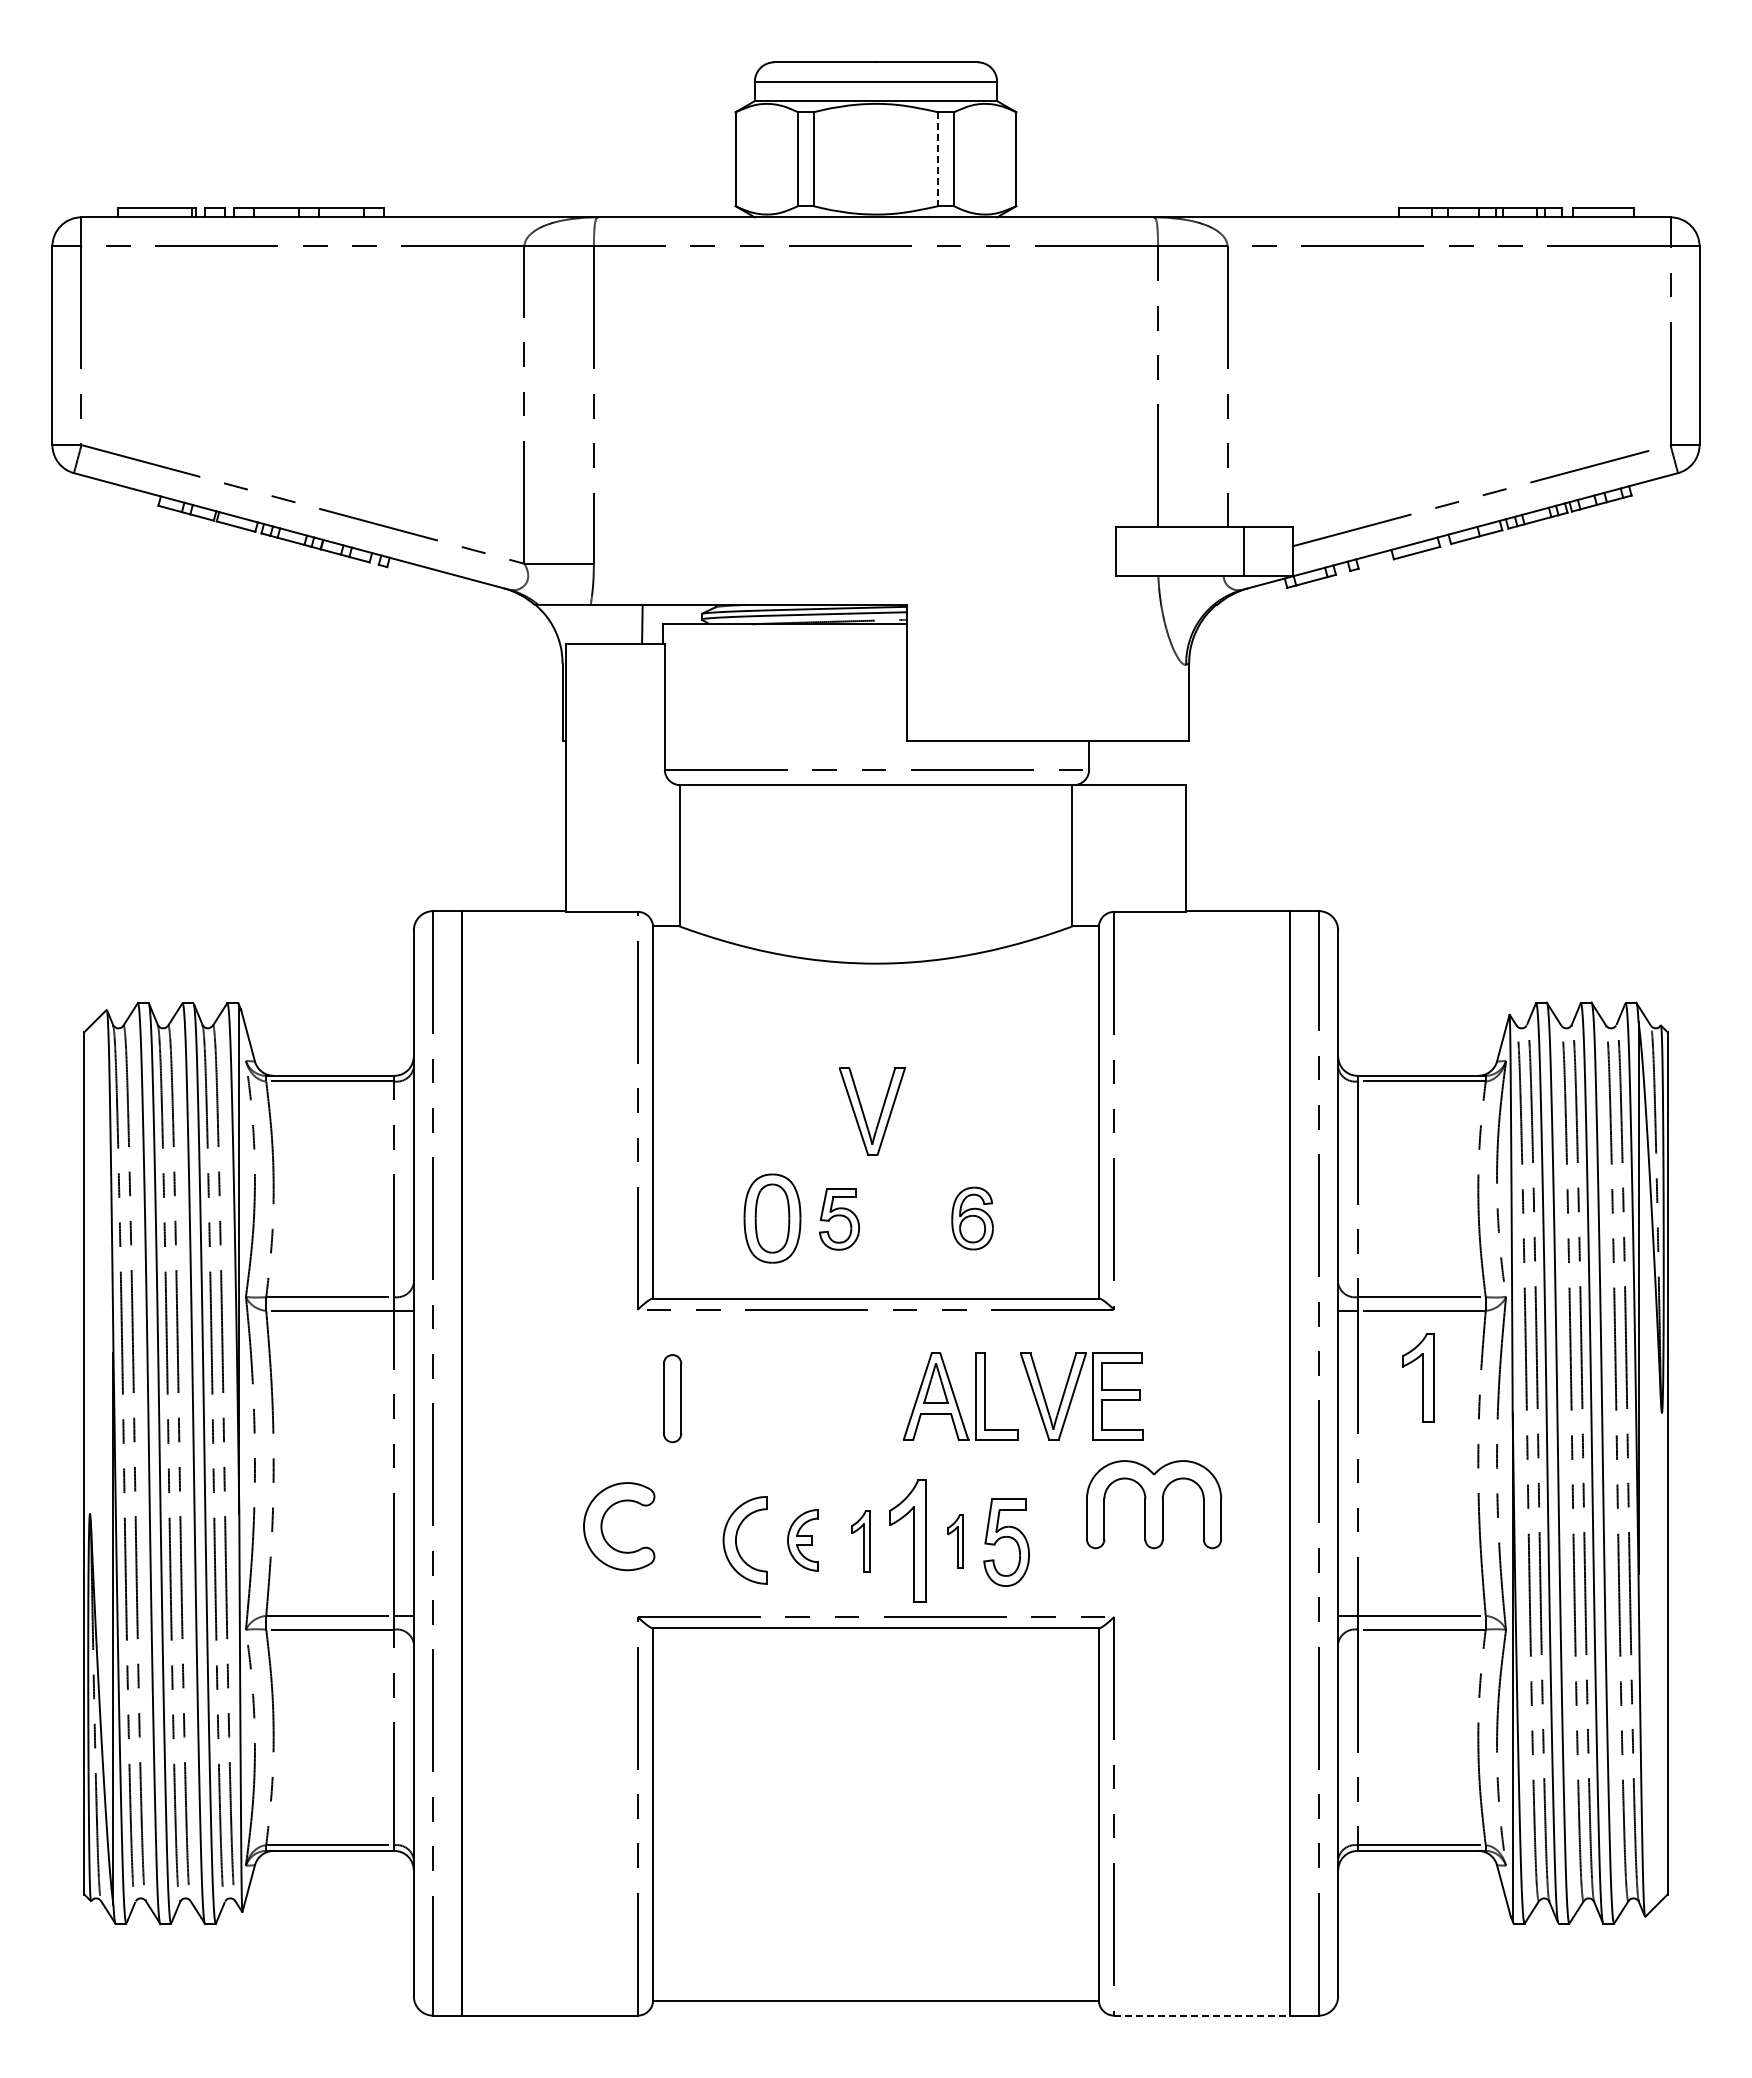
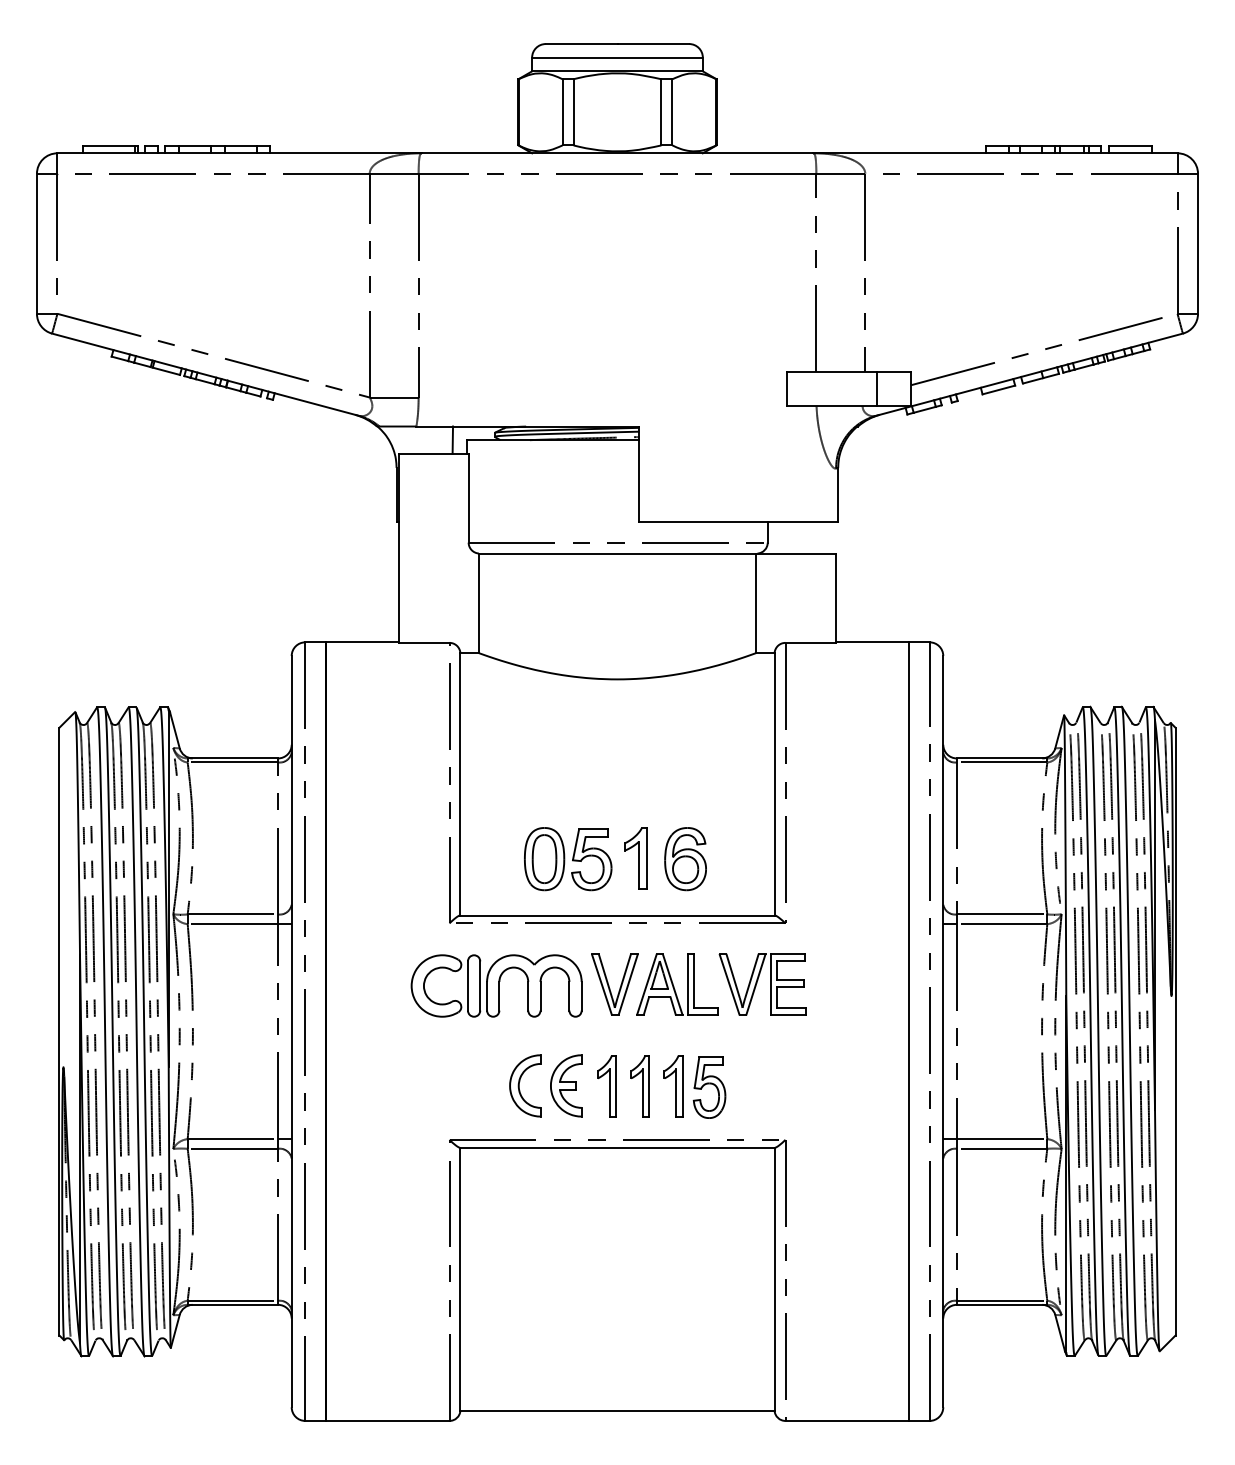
line: (938, 159) -> (661, 112), dashed -> solid
part: (864, 1113) -> (609, 985), moved
part: (972, 1218) -> (685, 859), size x1.43
part: (839, 1219) -> (591, 859), size x1.43
part: (1418, 1377) -> (636, 858), moved
part: (1154, 1504) -> (534, 985), moved
part: (602, 1526) -> (424, 985), moved
part: (802, 1540) -> (565, 1086), size x1.43
part: (860, 1541) -> (606, 1086), size x1.43
part: (907, 1541) -> (639, 1086), size x0.71
part: (955, 1541) -> (673, 1086), size x1.67
line: (1202, 2015) -> (847, 1420), dashed -> solid

